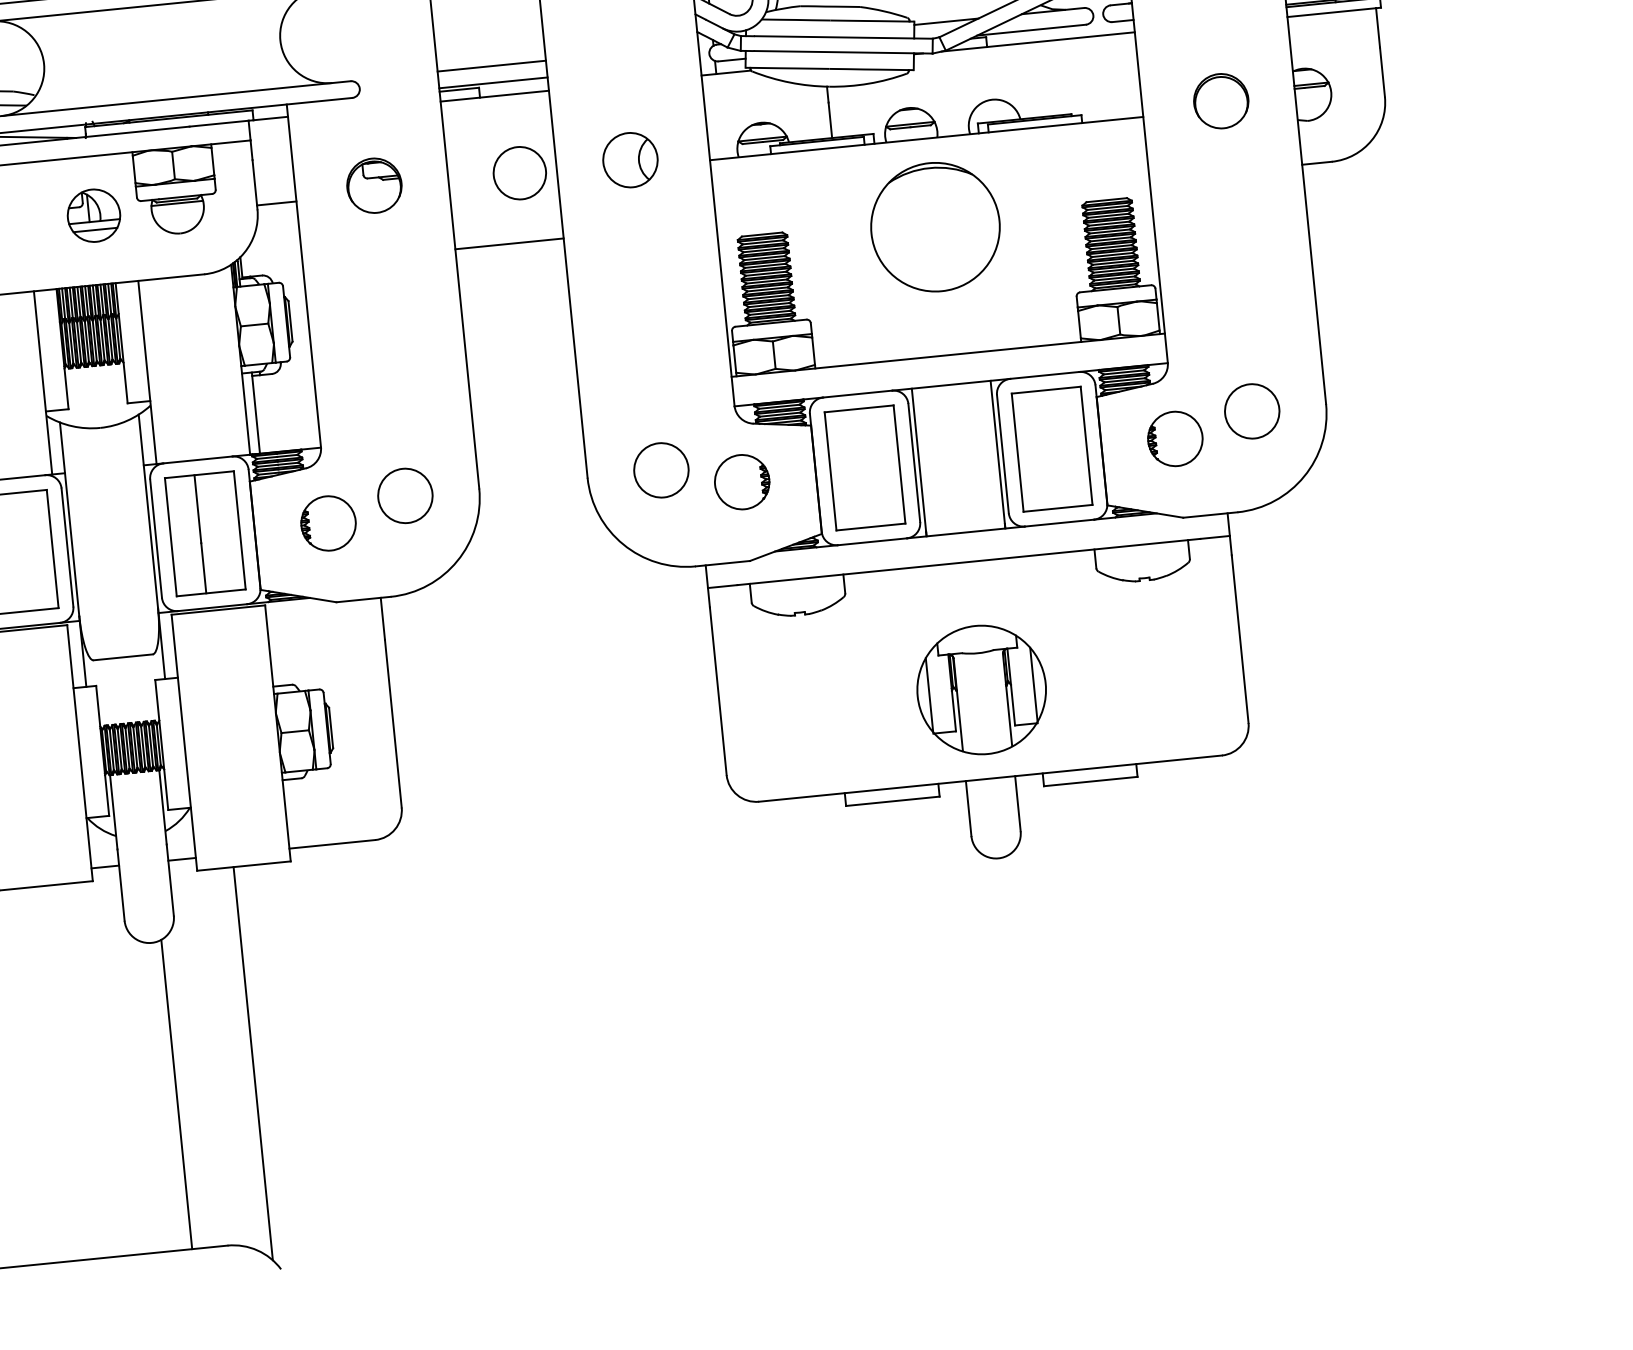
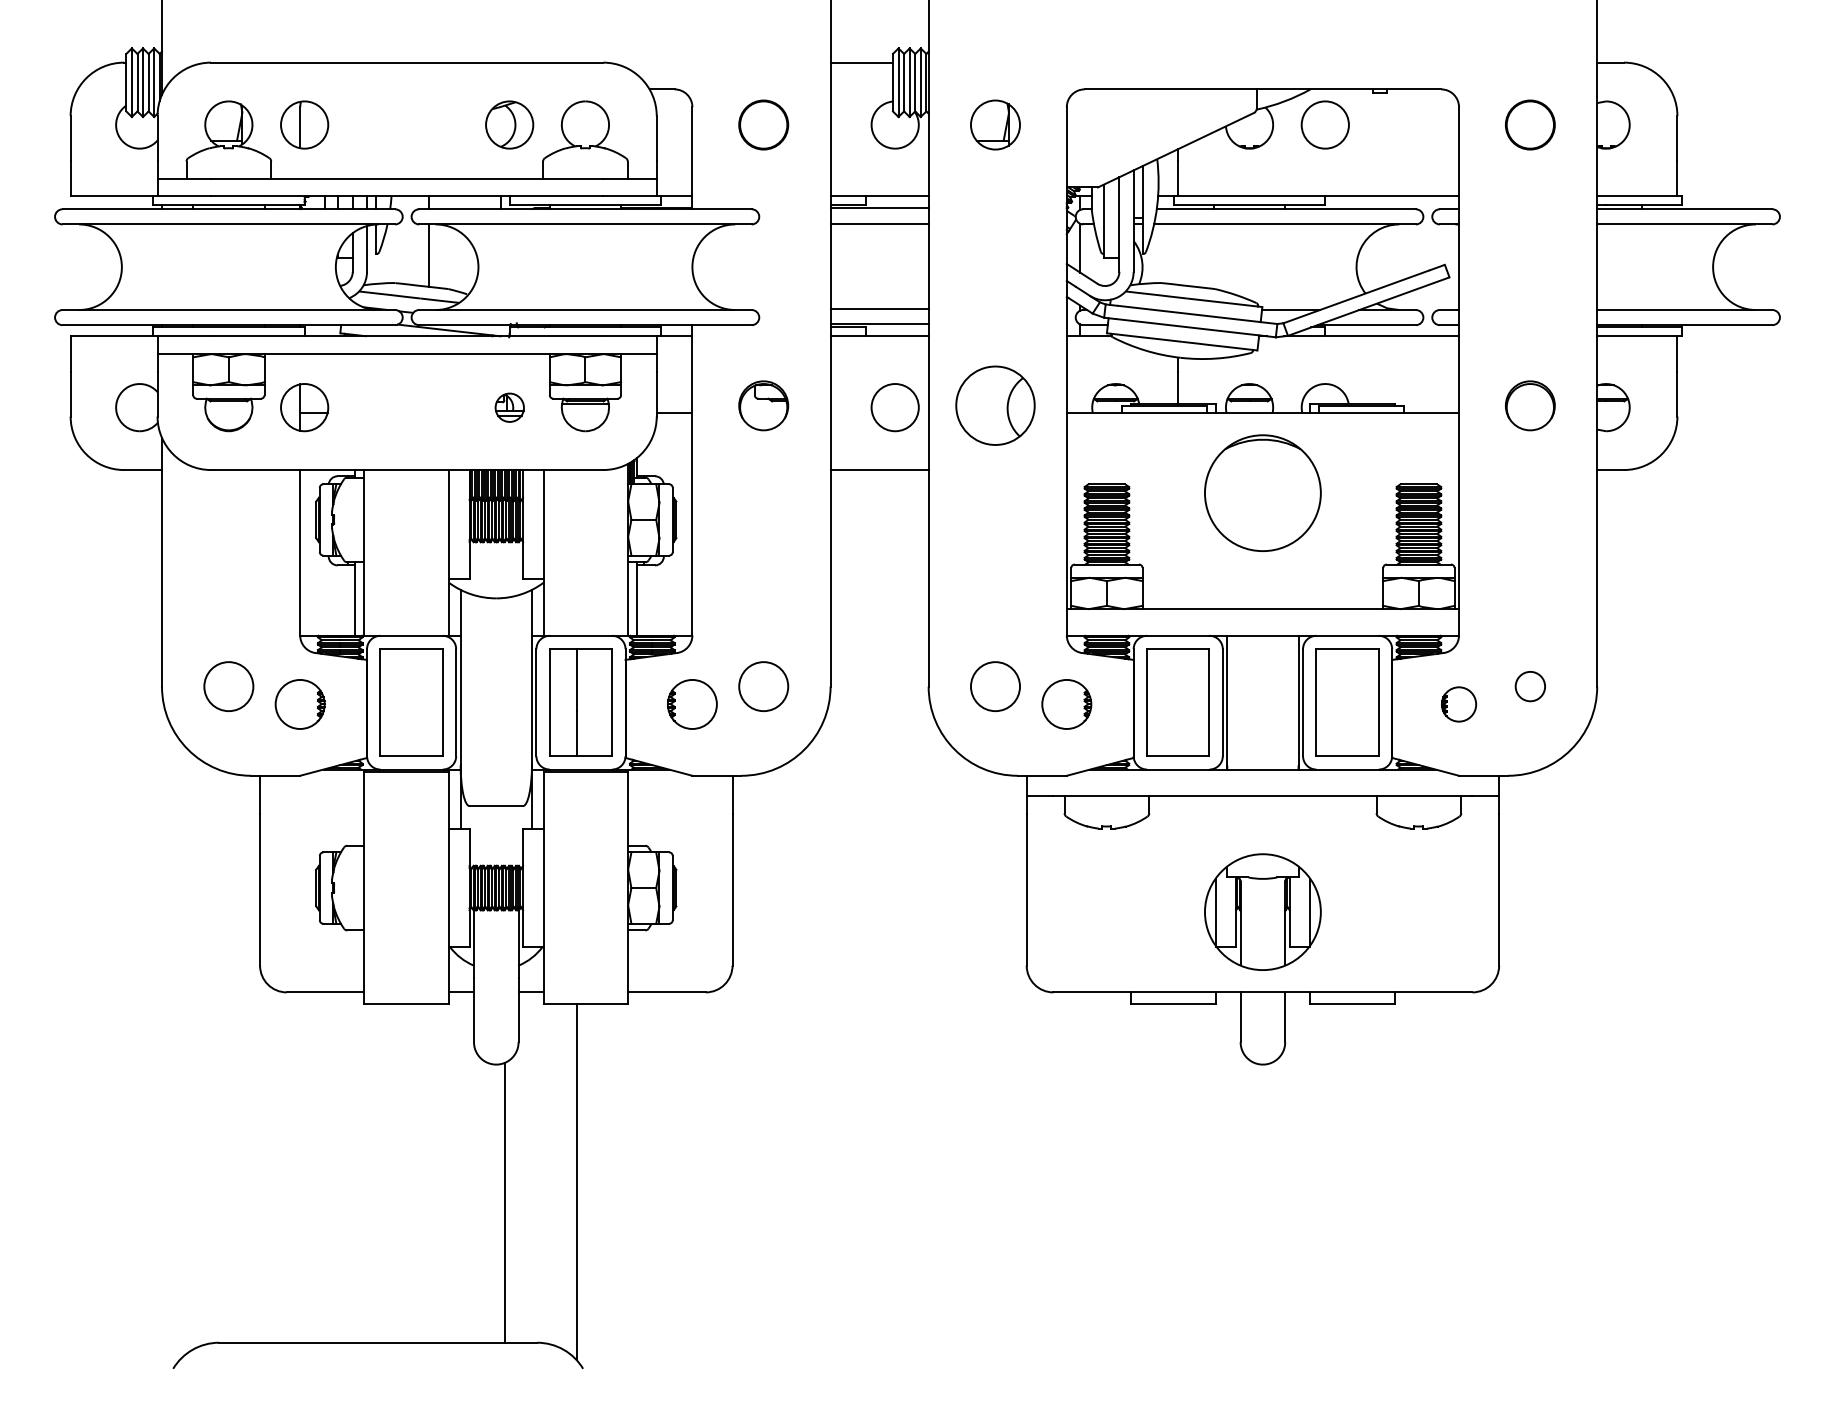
part: (630, 159) -> (995, 405), size x1.6
part: (93, 215) -> (509, 407), size x0.6
circle: (1252, 411) -> (1530, 686), size x0.6
part: (1174, 439) -> (1458, 704), size x0.7

